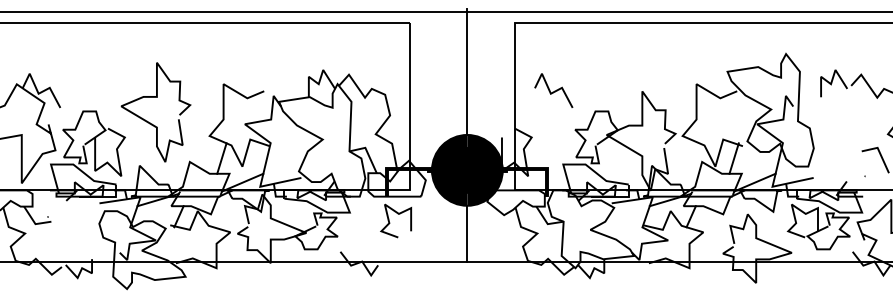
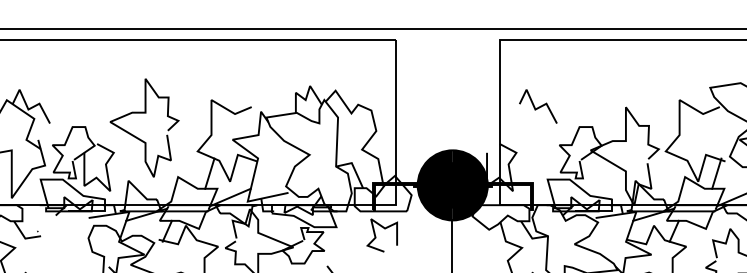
line: (467, 71) -> (452, 87), removed

